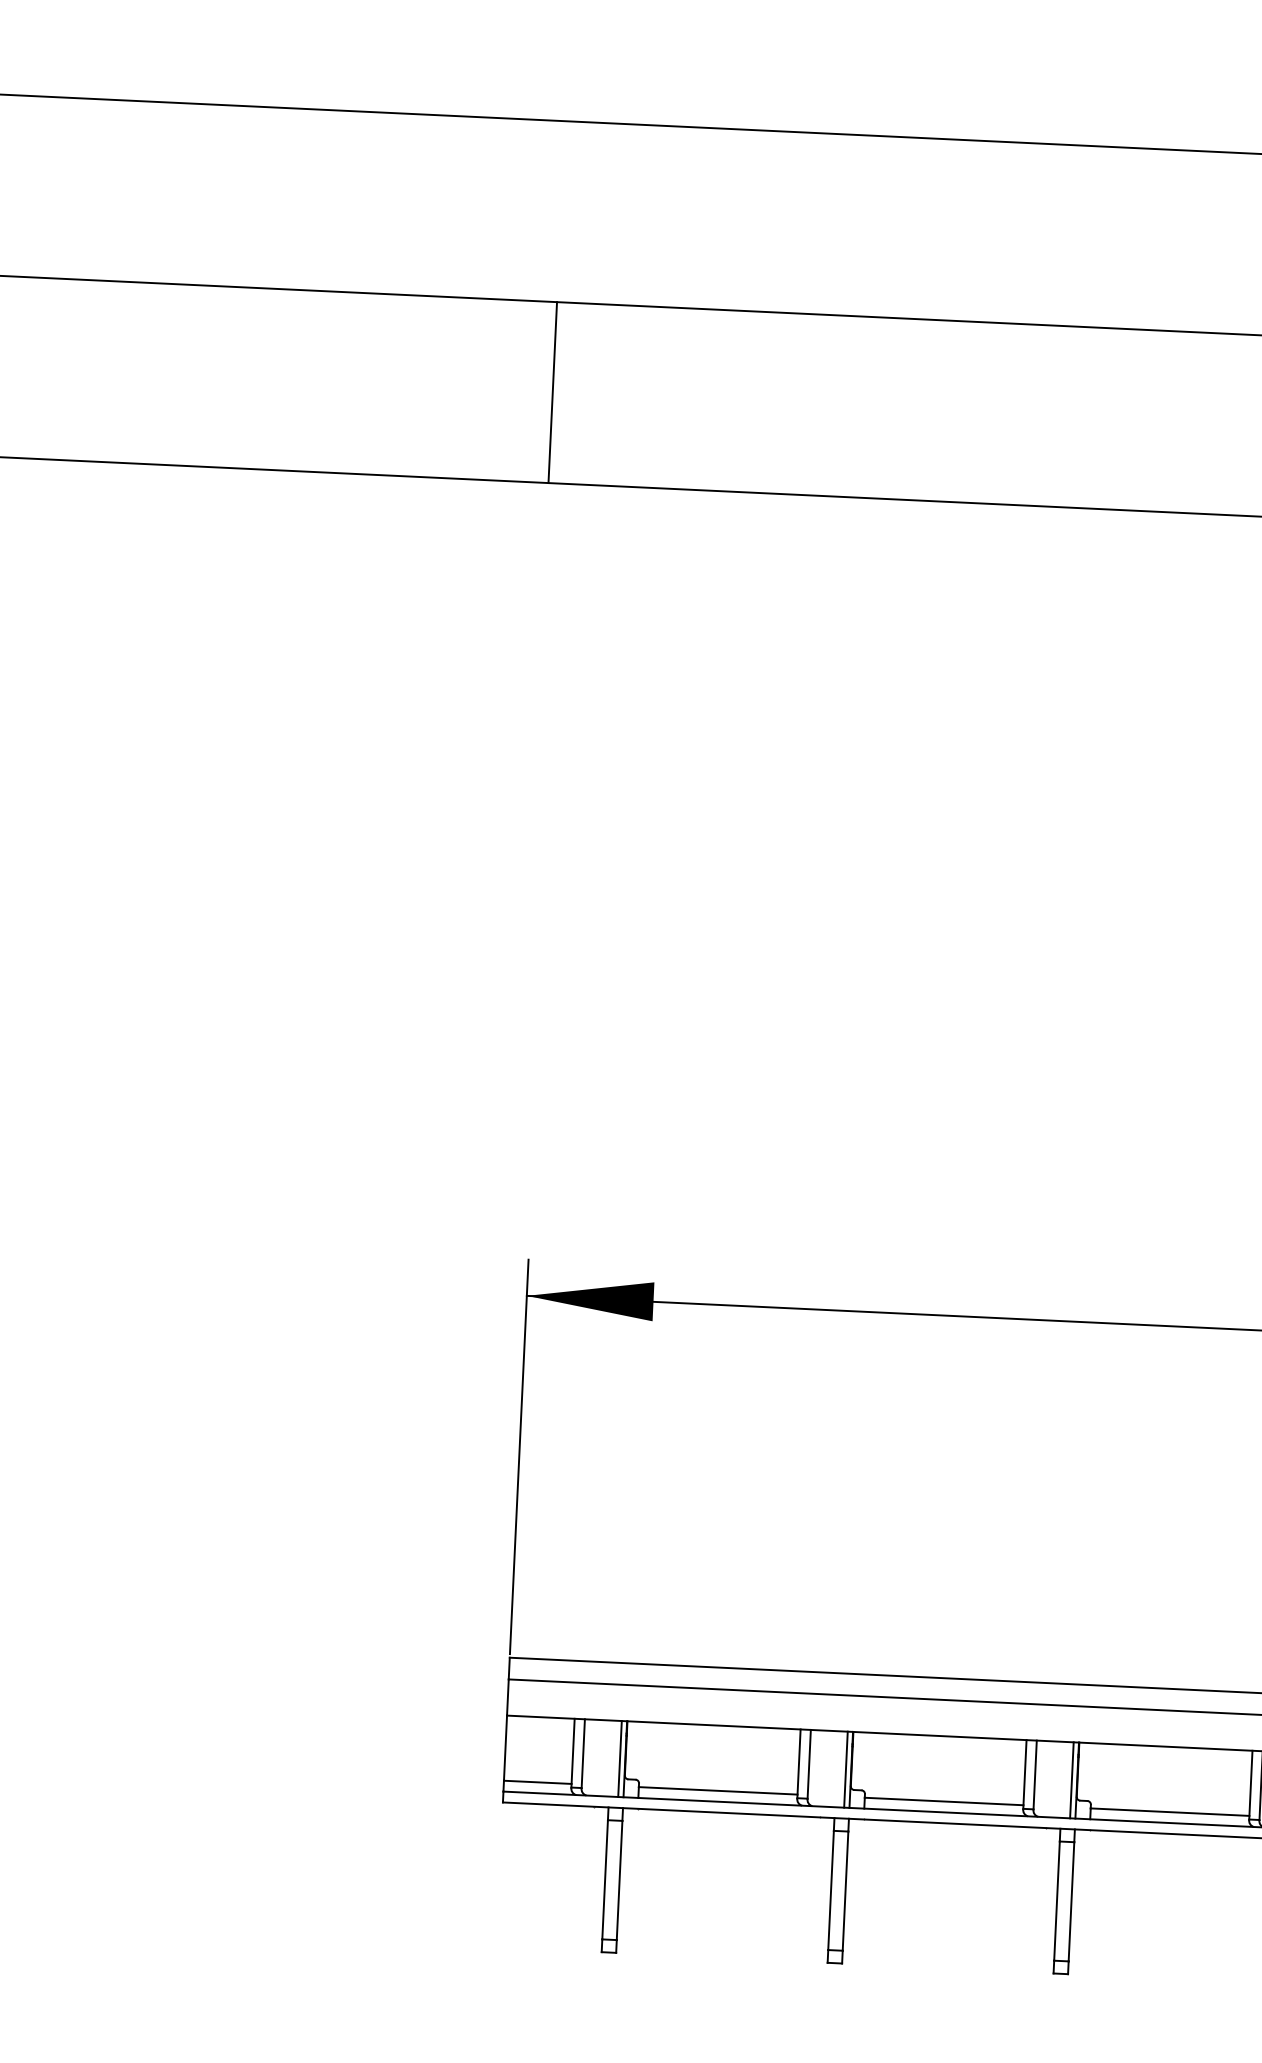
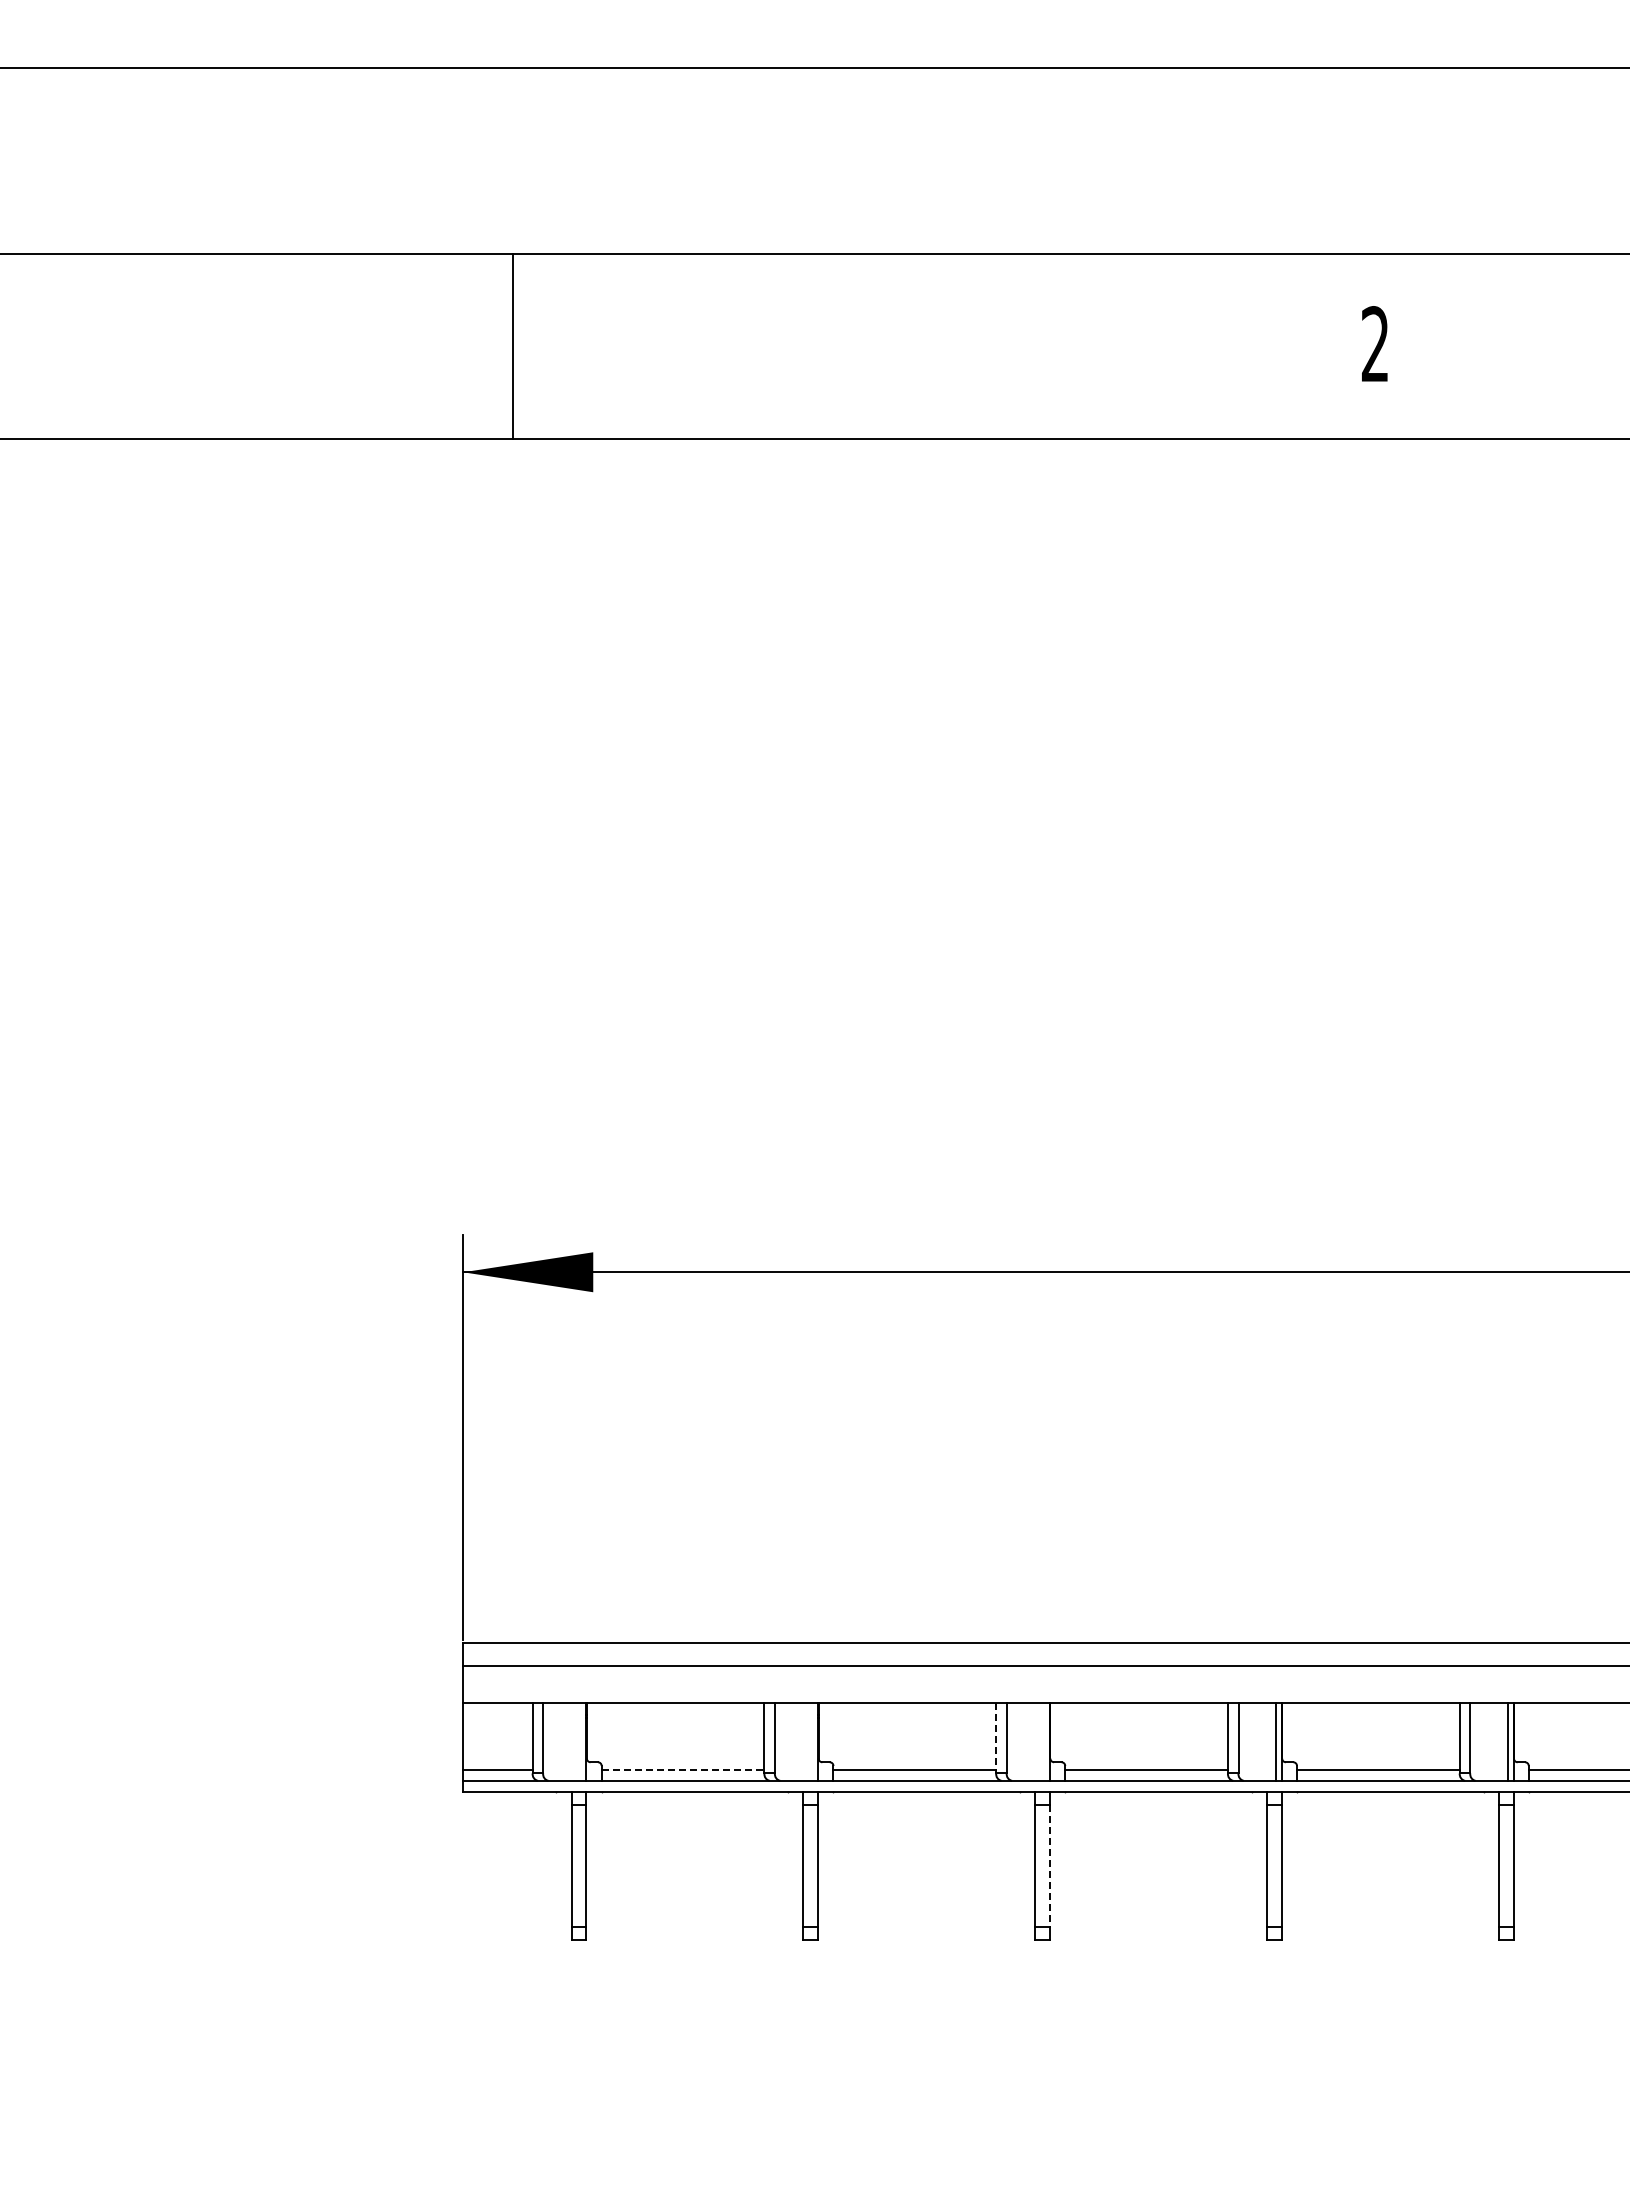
line: (553, 392) -> (513, 346), moved
line: (620, 1758) -> (581, 1741), removed
line: (845, 1769) -> (812, 1741), removed
line: (1025, 1774) -> (996, 1738), solid -> dashed
line: (1071, 1779) -> (1044, 1741), removed
line: (718, 1790) -> (683, 1769), solid -> dashed
line: (1071, 1902) -> (1050, 1866), solid -> dashed

